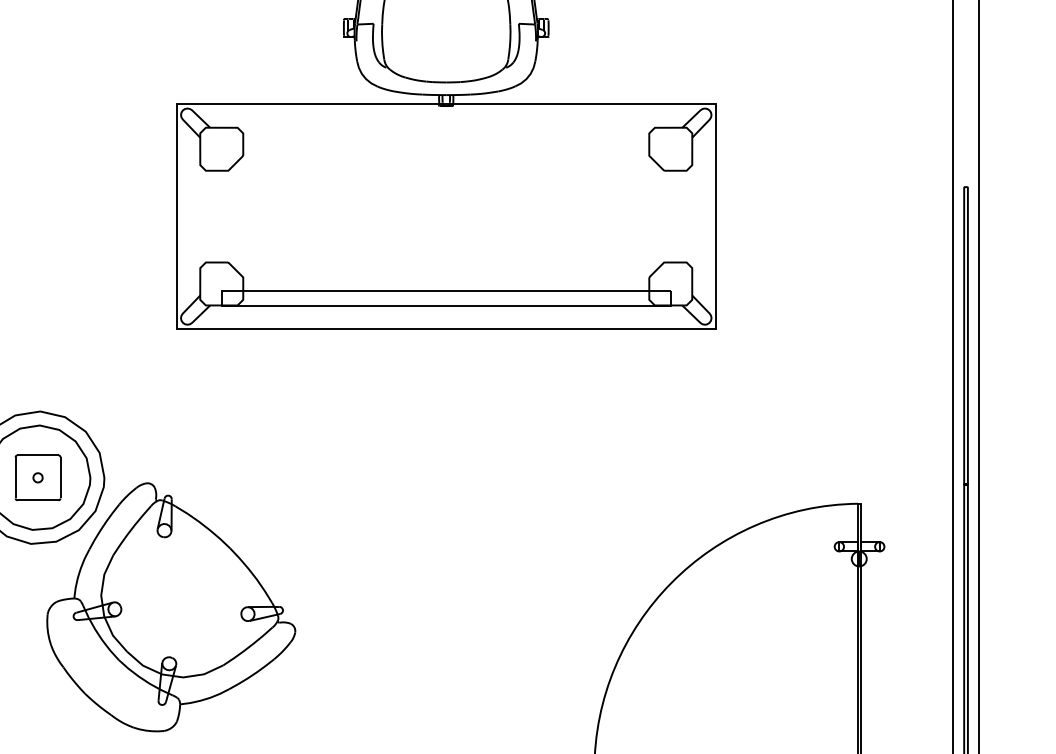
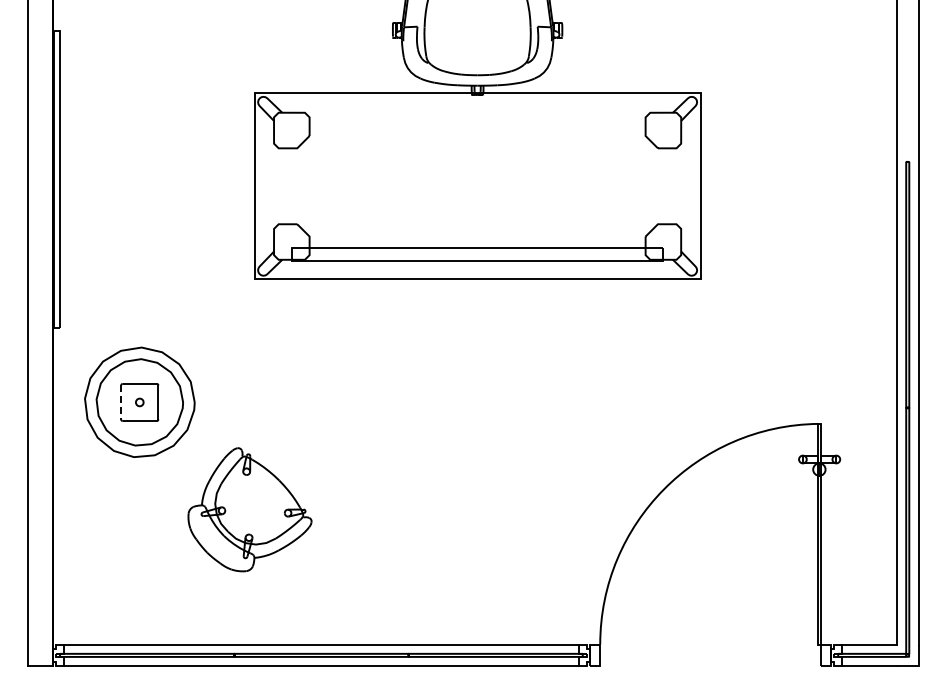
line: (15, 477) -> (121, 402), solid -> dashed
part: (170, 607) -> (249, 509), size x0.6

